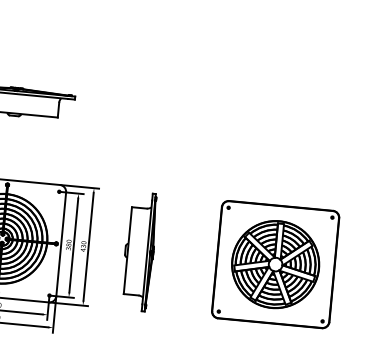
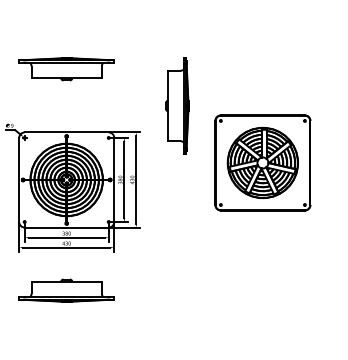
part: (139, 251) -> (177, 105), moved
part: (275, 263) -> (262, 162), moved

